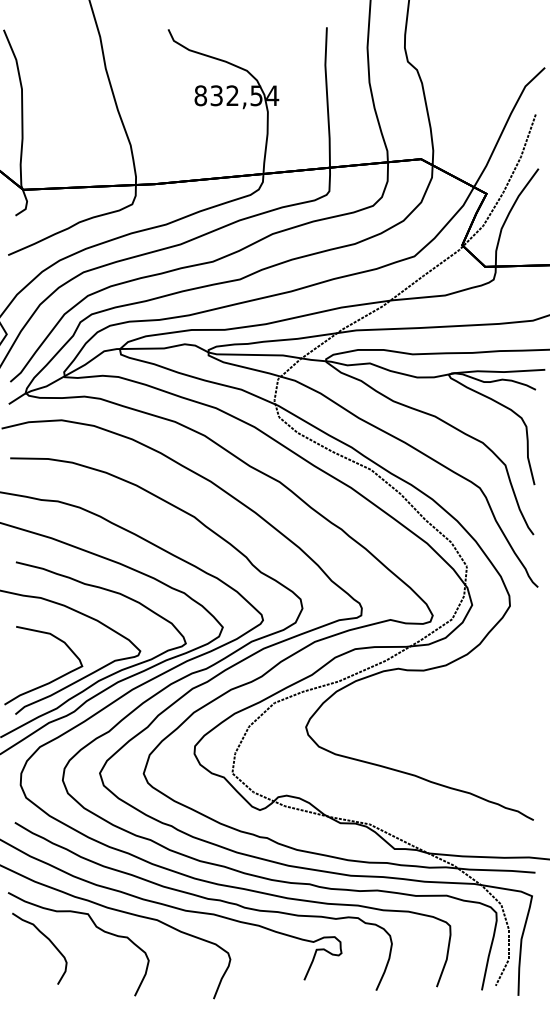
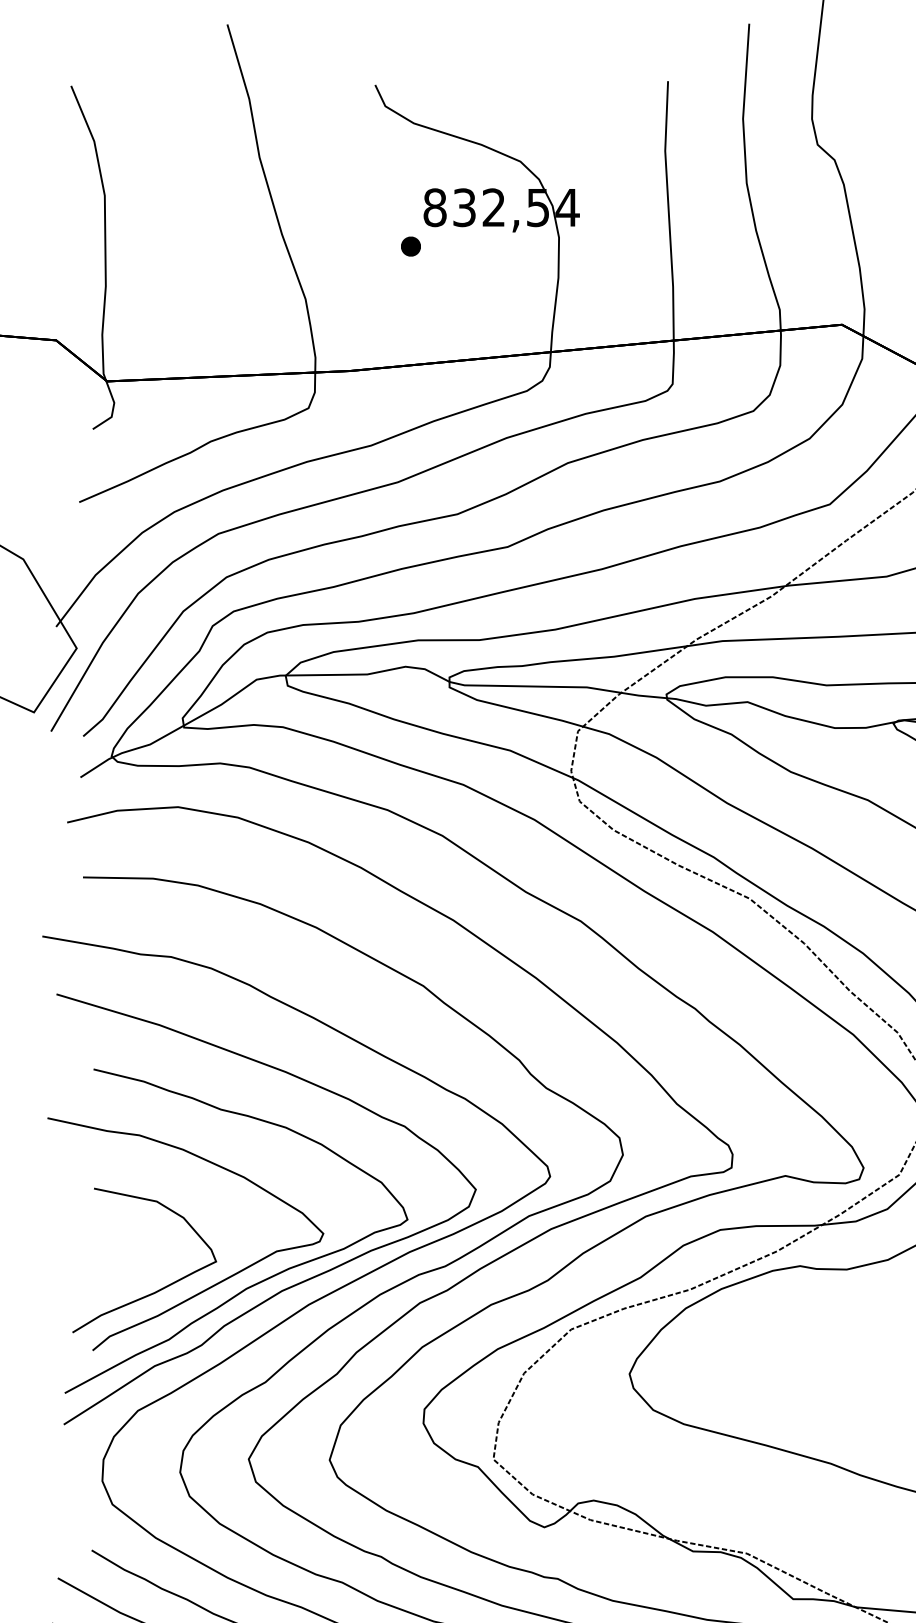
part: (187, 116) -> (410, 245), added

